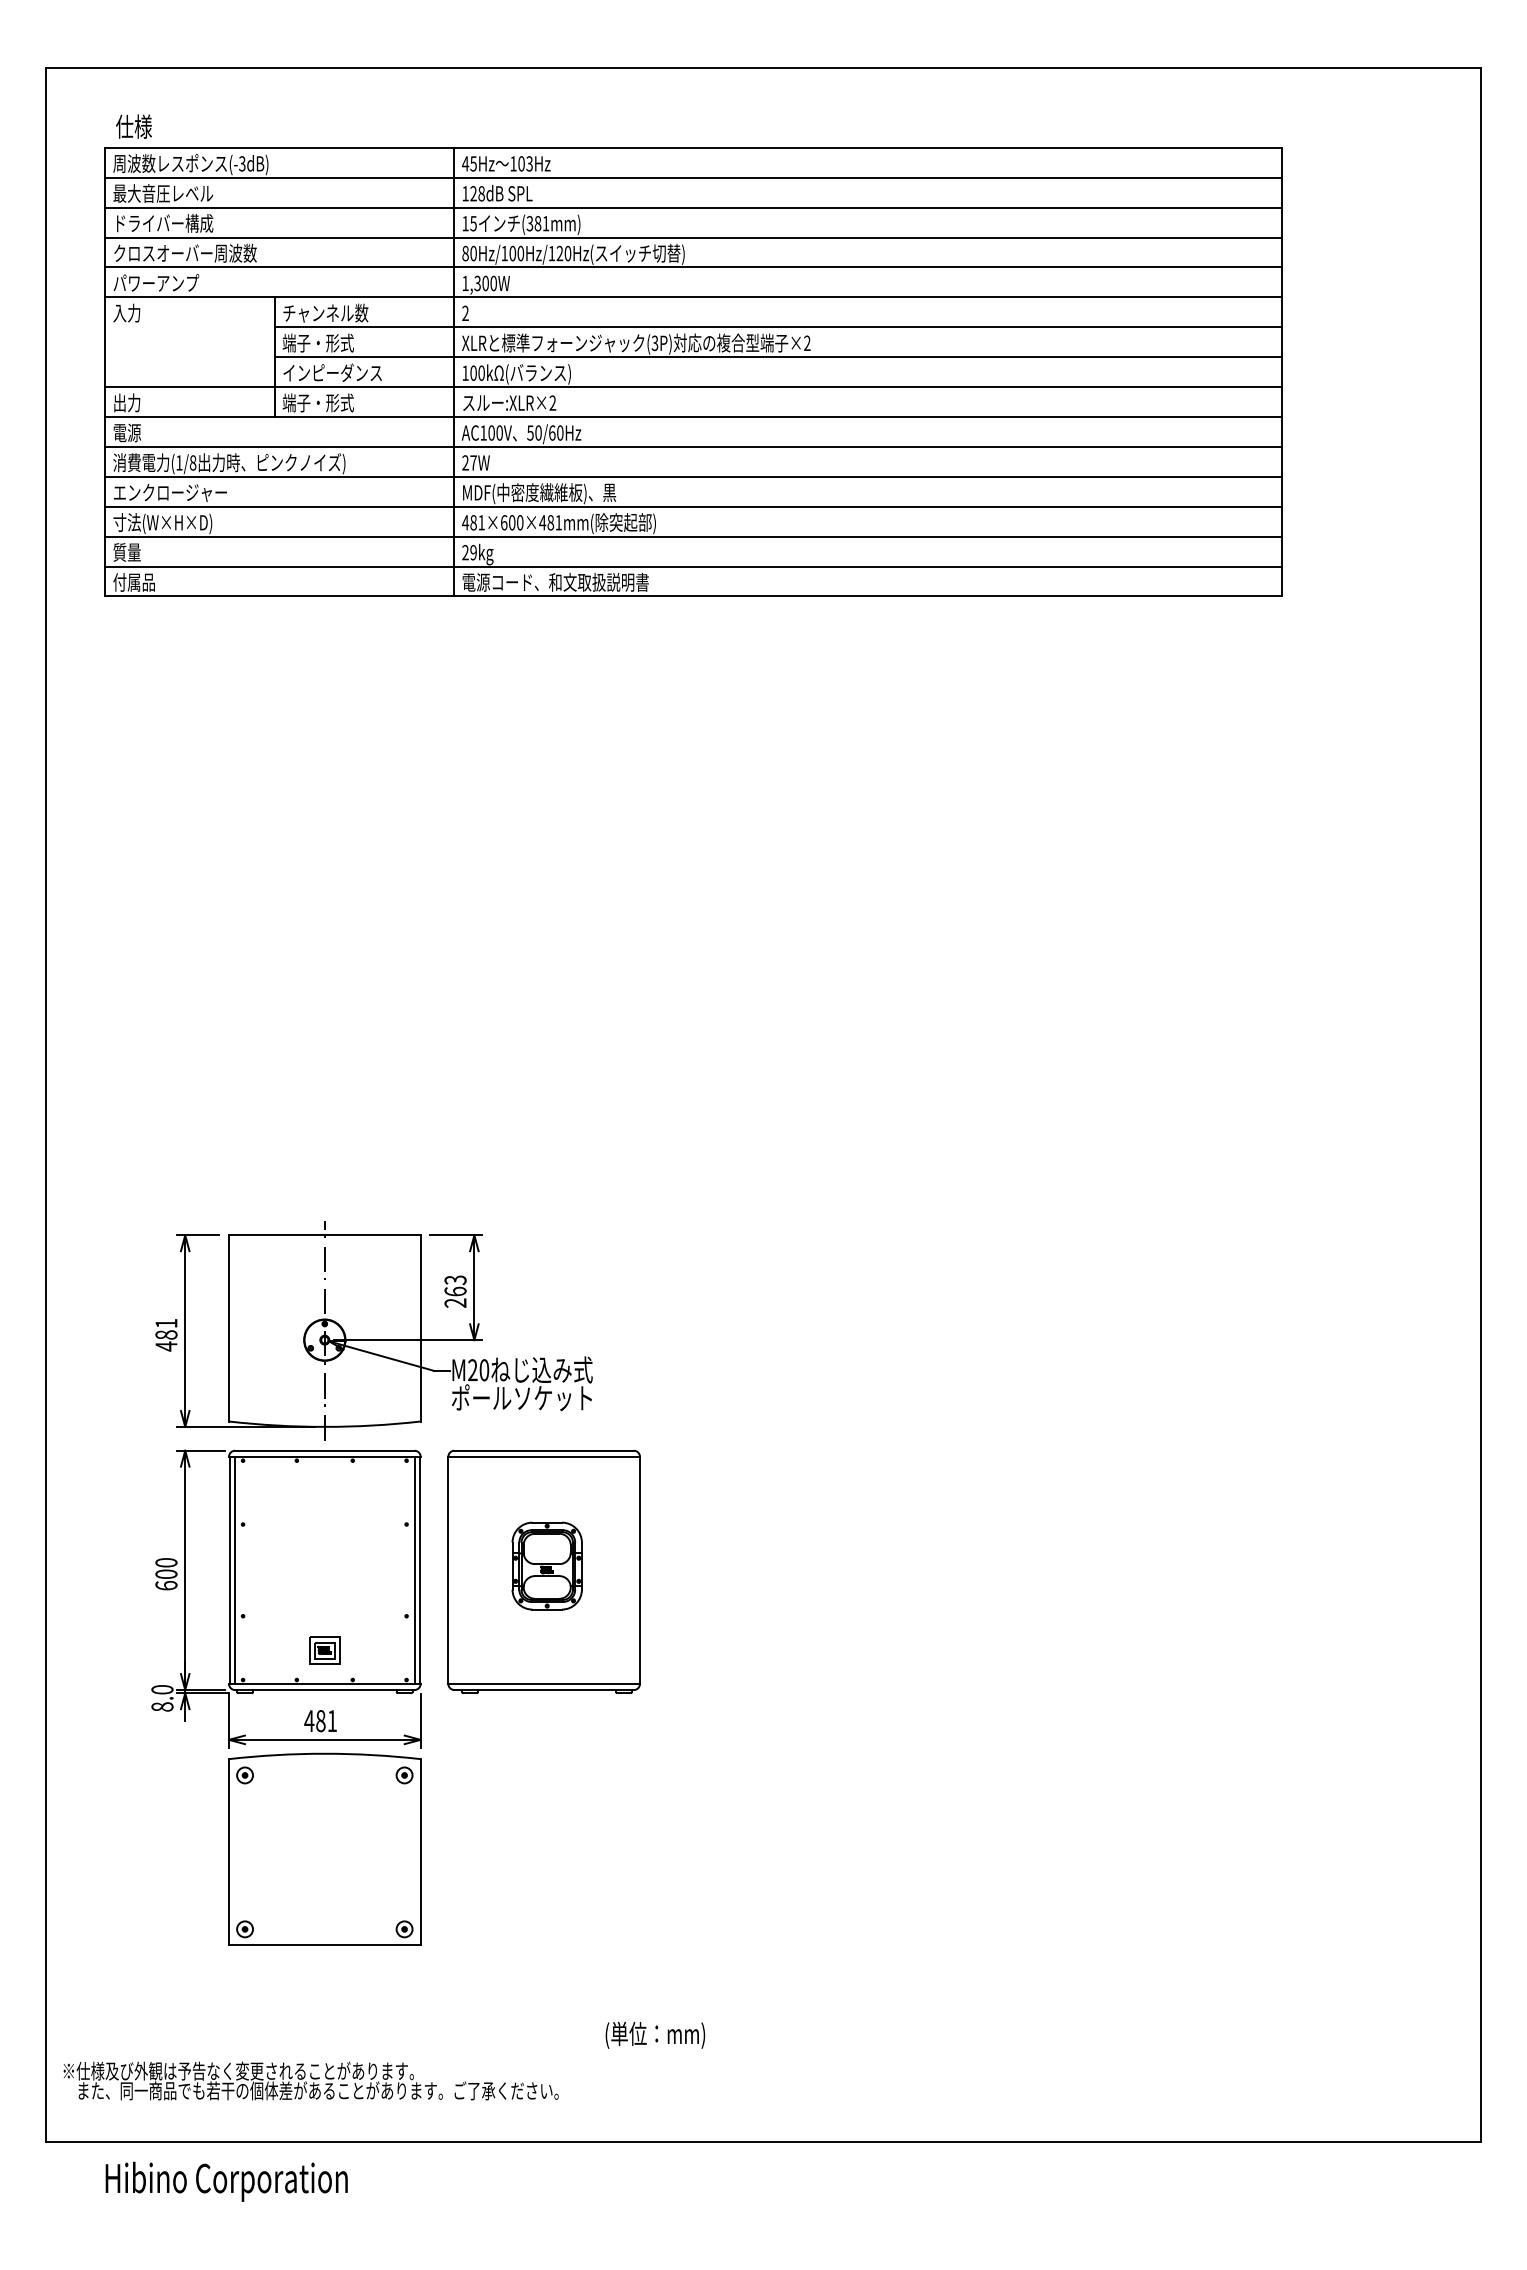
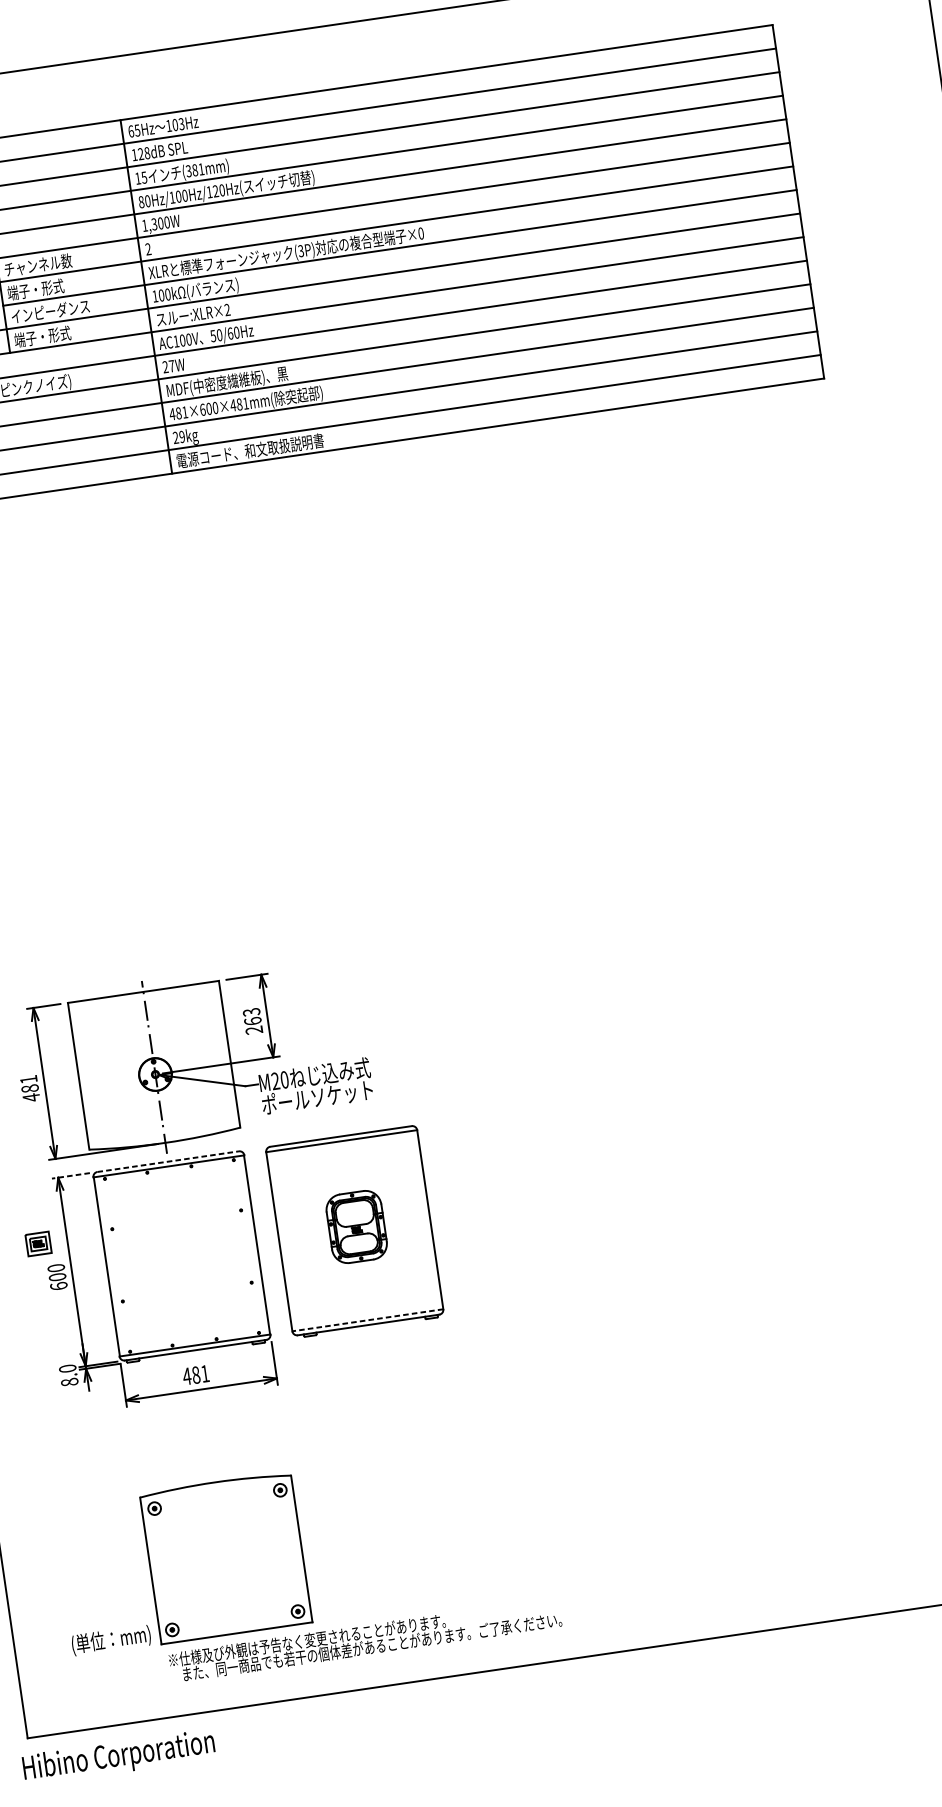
text: (465, 163) -> (131, 131), 45Hz -> 65Hz
text: (807, 343) -> (421, 233), ×2 -> ×0
line: (200, 1450) -> (70, 1175), solid -> dashed
line: (324, 1450) -> (167, 1161), solid -> dashed
line: (235, 1570) -> (111, 1266), removed
line: (414, 1570) -> (252, 1245), removed
part: (324, 1650) -> (38, 1244), moved
line: (544, 1684) -> (368, 1320), solid -> dashed
part: (324, 1848) -> (225, 1557), moved
text: (655, 2034) -> (111, 1639), moved
text: (310, 2080) -> (364, 1639), moved
text: (226, 2181) -> (118, 1756), moved

